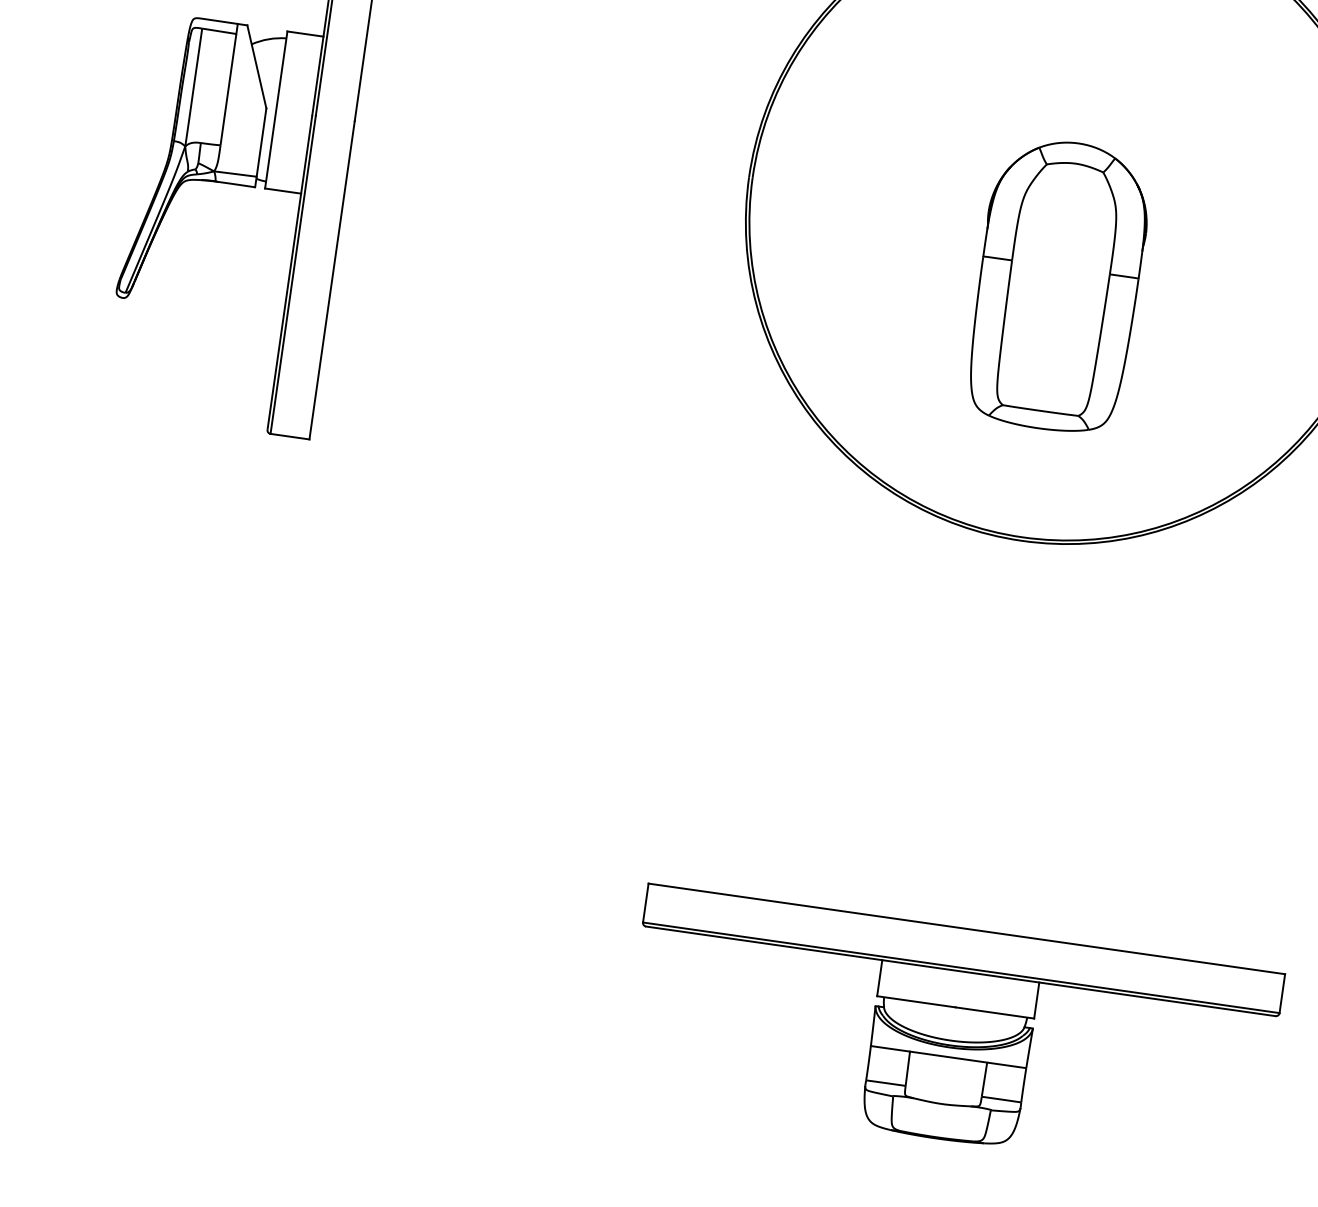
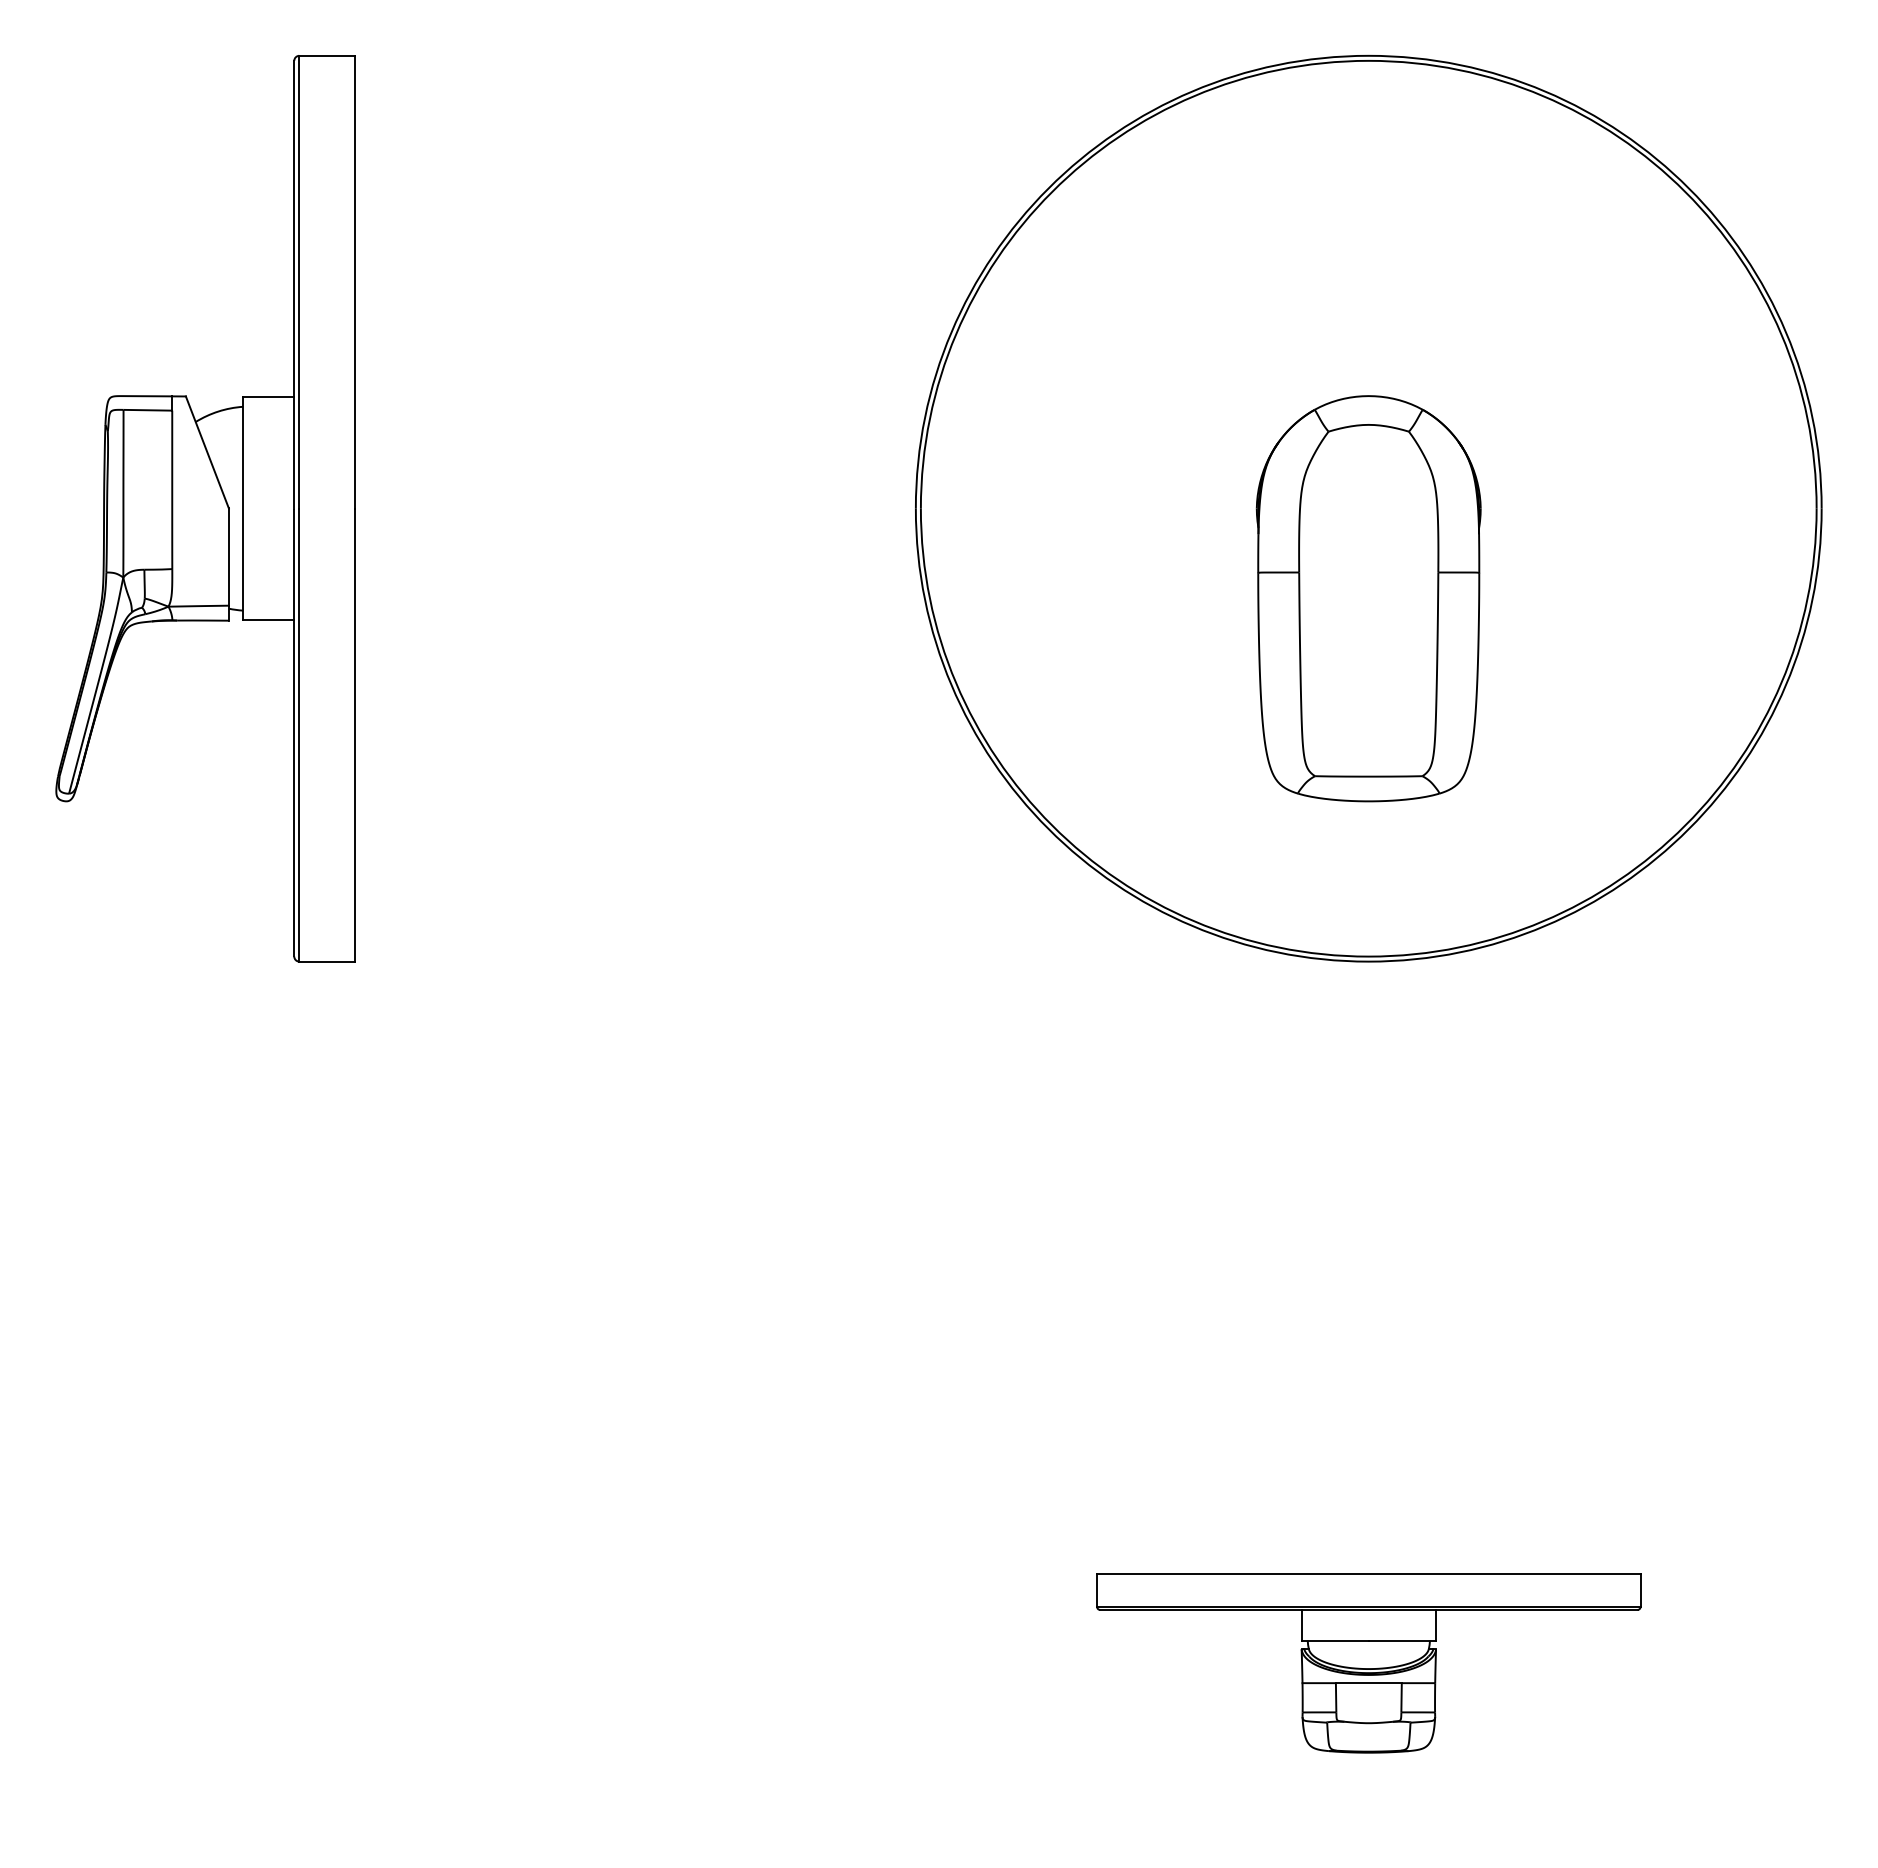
part: (951, 1034) -> (1368, 1663), size x0.6

